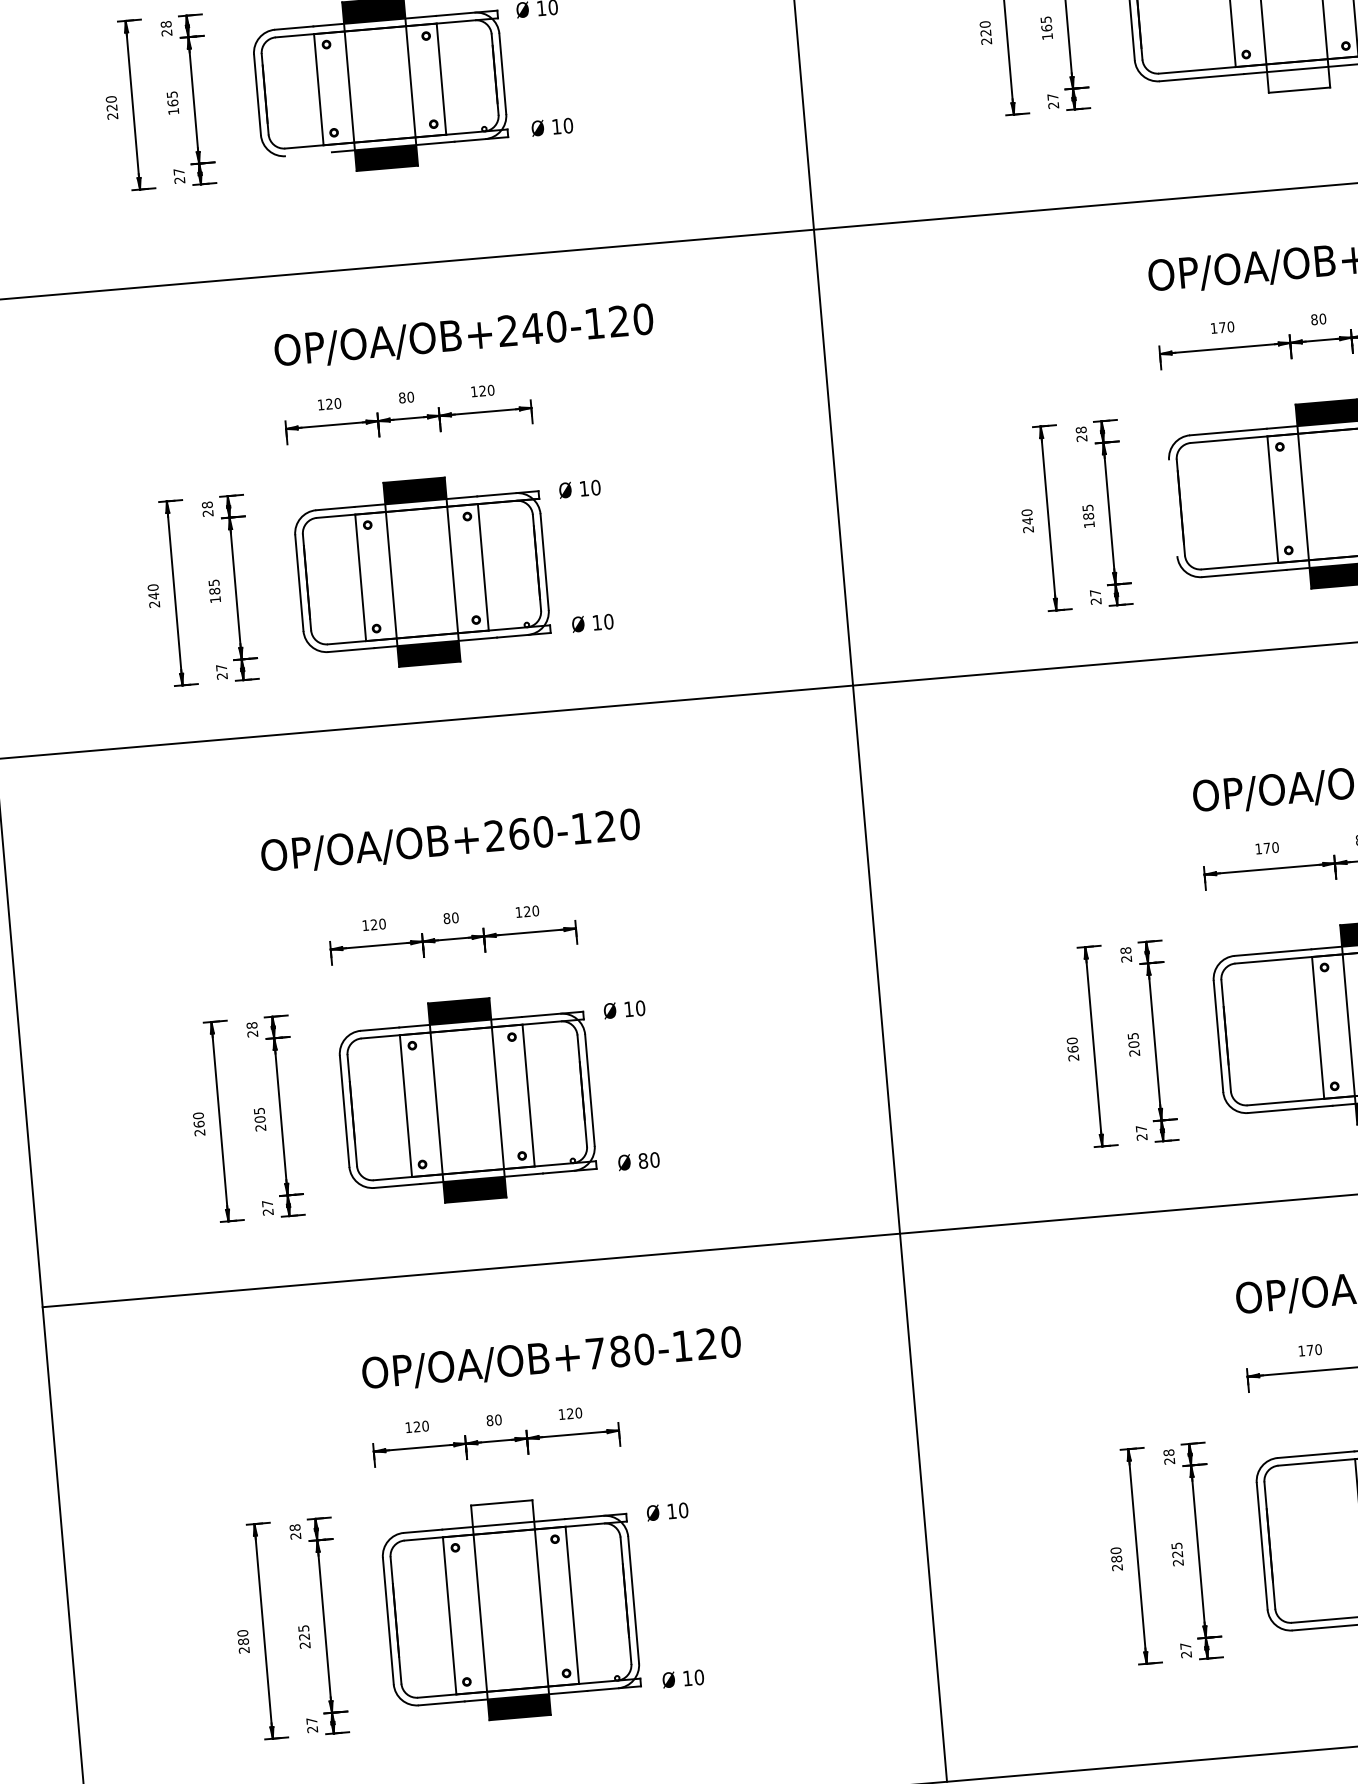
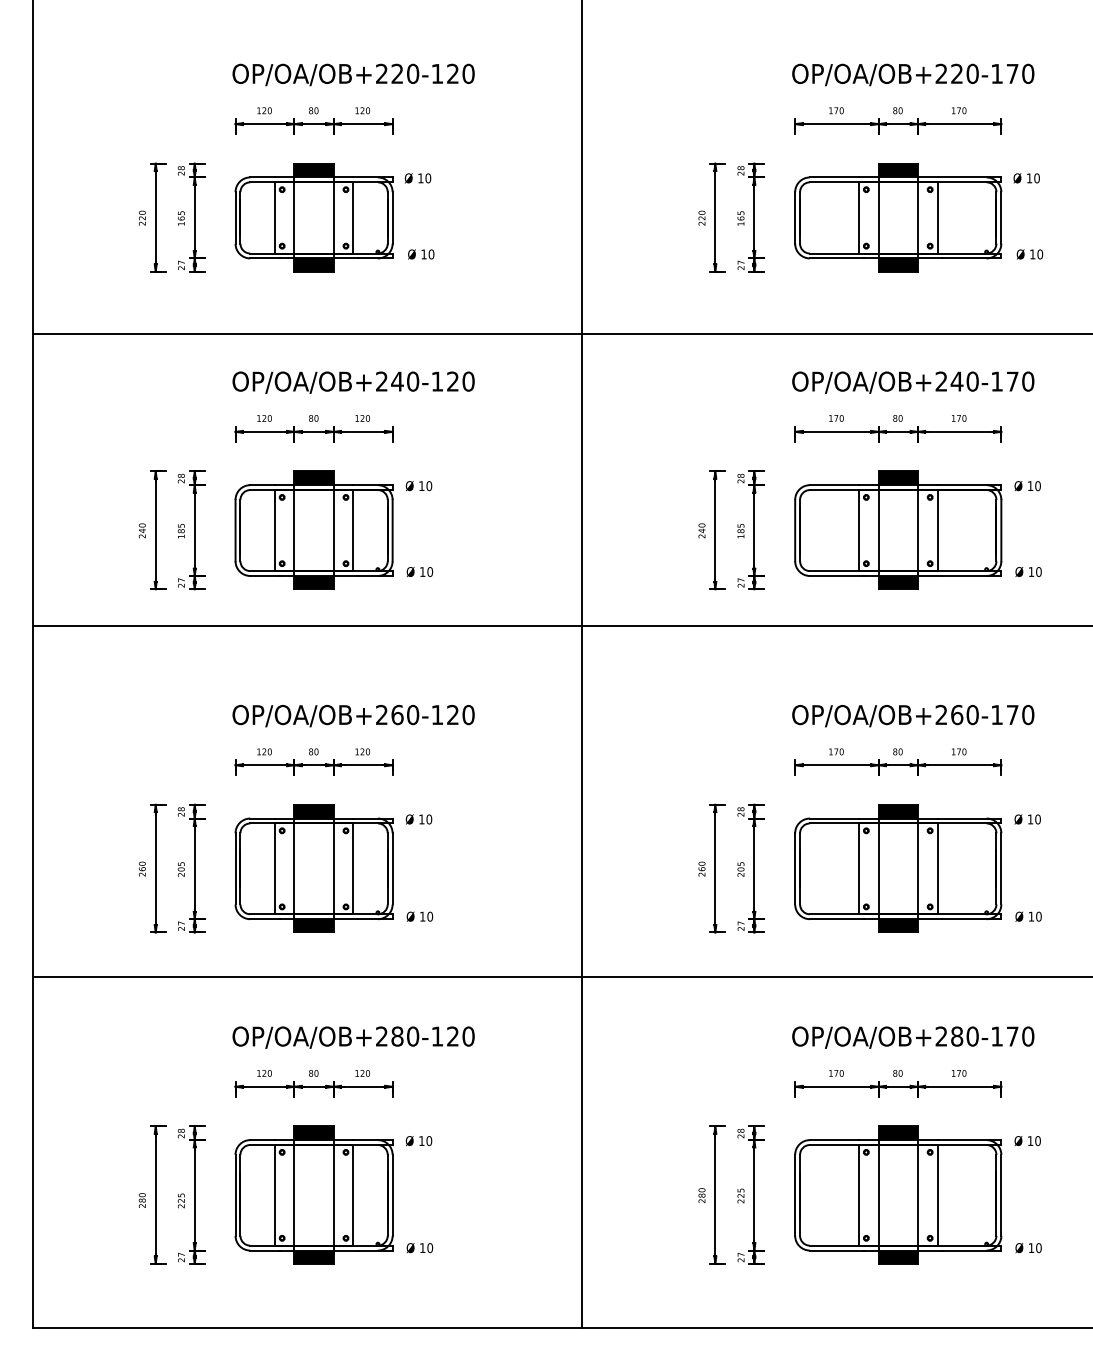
fill: (1297, 79) -> (897, 264), added
line: (308, 154) -> (264, 258), added
line: (1173, 508) -> (795, 530), added
text: (450, 842) -> (353, 716), moved
text: (642, 1160) -> (422, 916), 80 -> 10
text: (594, 1353) -> (381, 1036), OP/OA/OB+780-120 -> OP/OA/OB+280-120
fill: (501, 1514) -> (313, 1133), added

